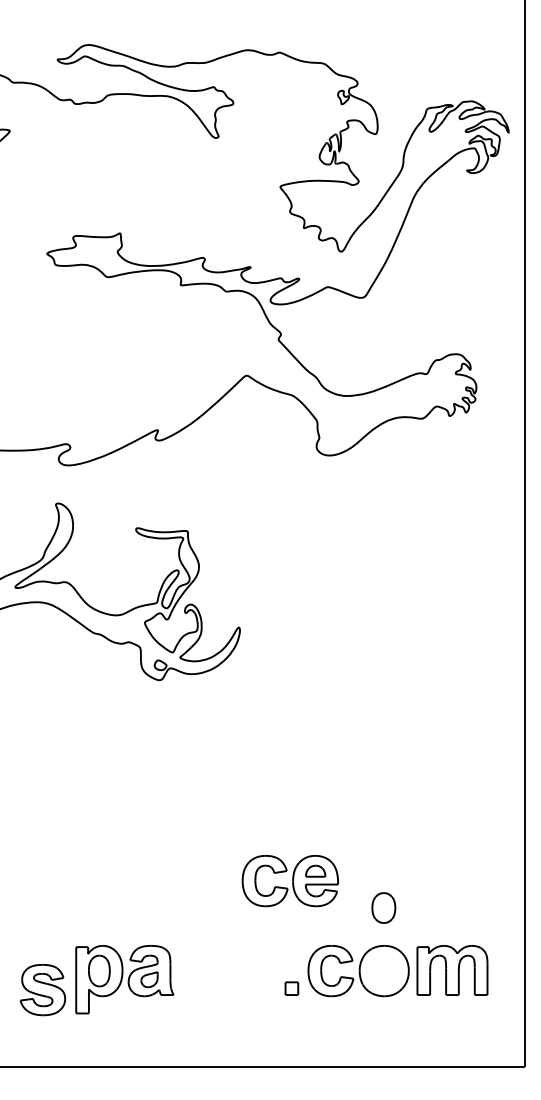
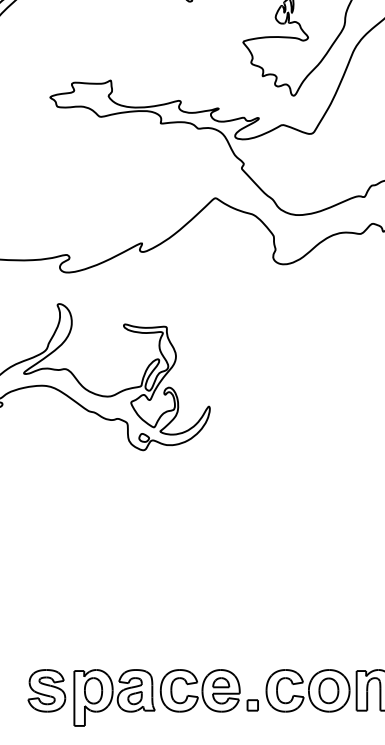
part: (289, 881) -> (199, 691), moved
part: (383, 907) -> (328, 690), moved
part: (42, 990) -> (46, 691), moved

